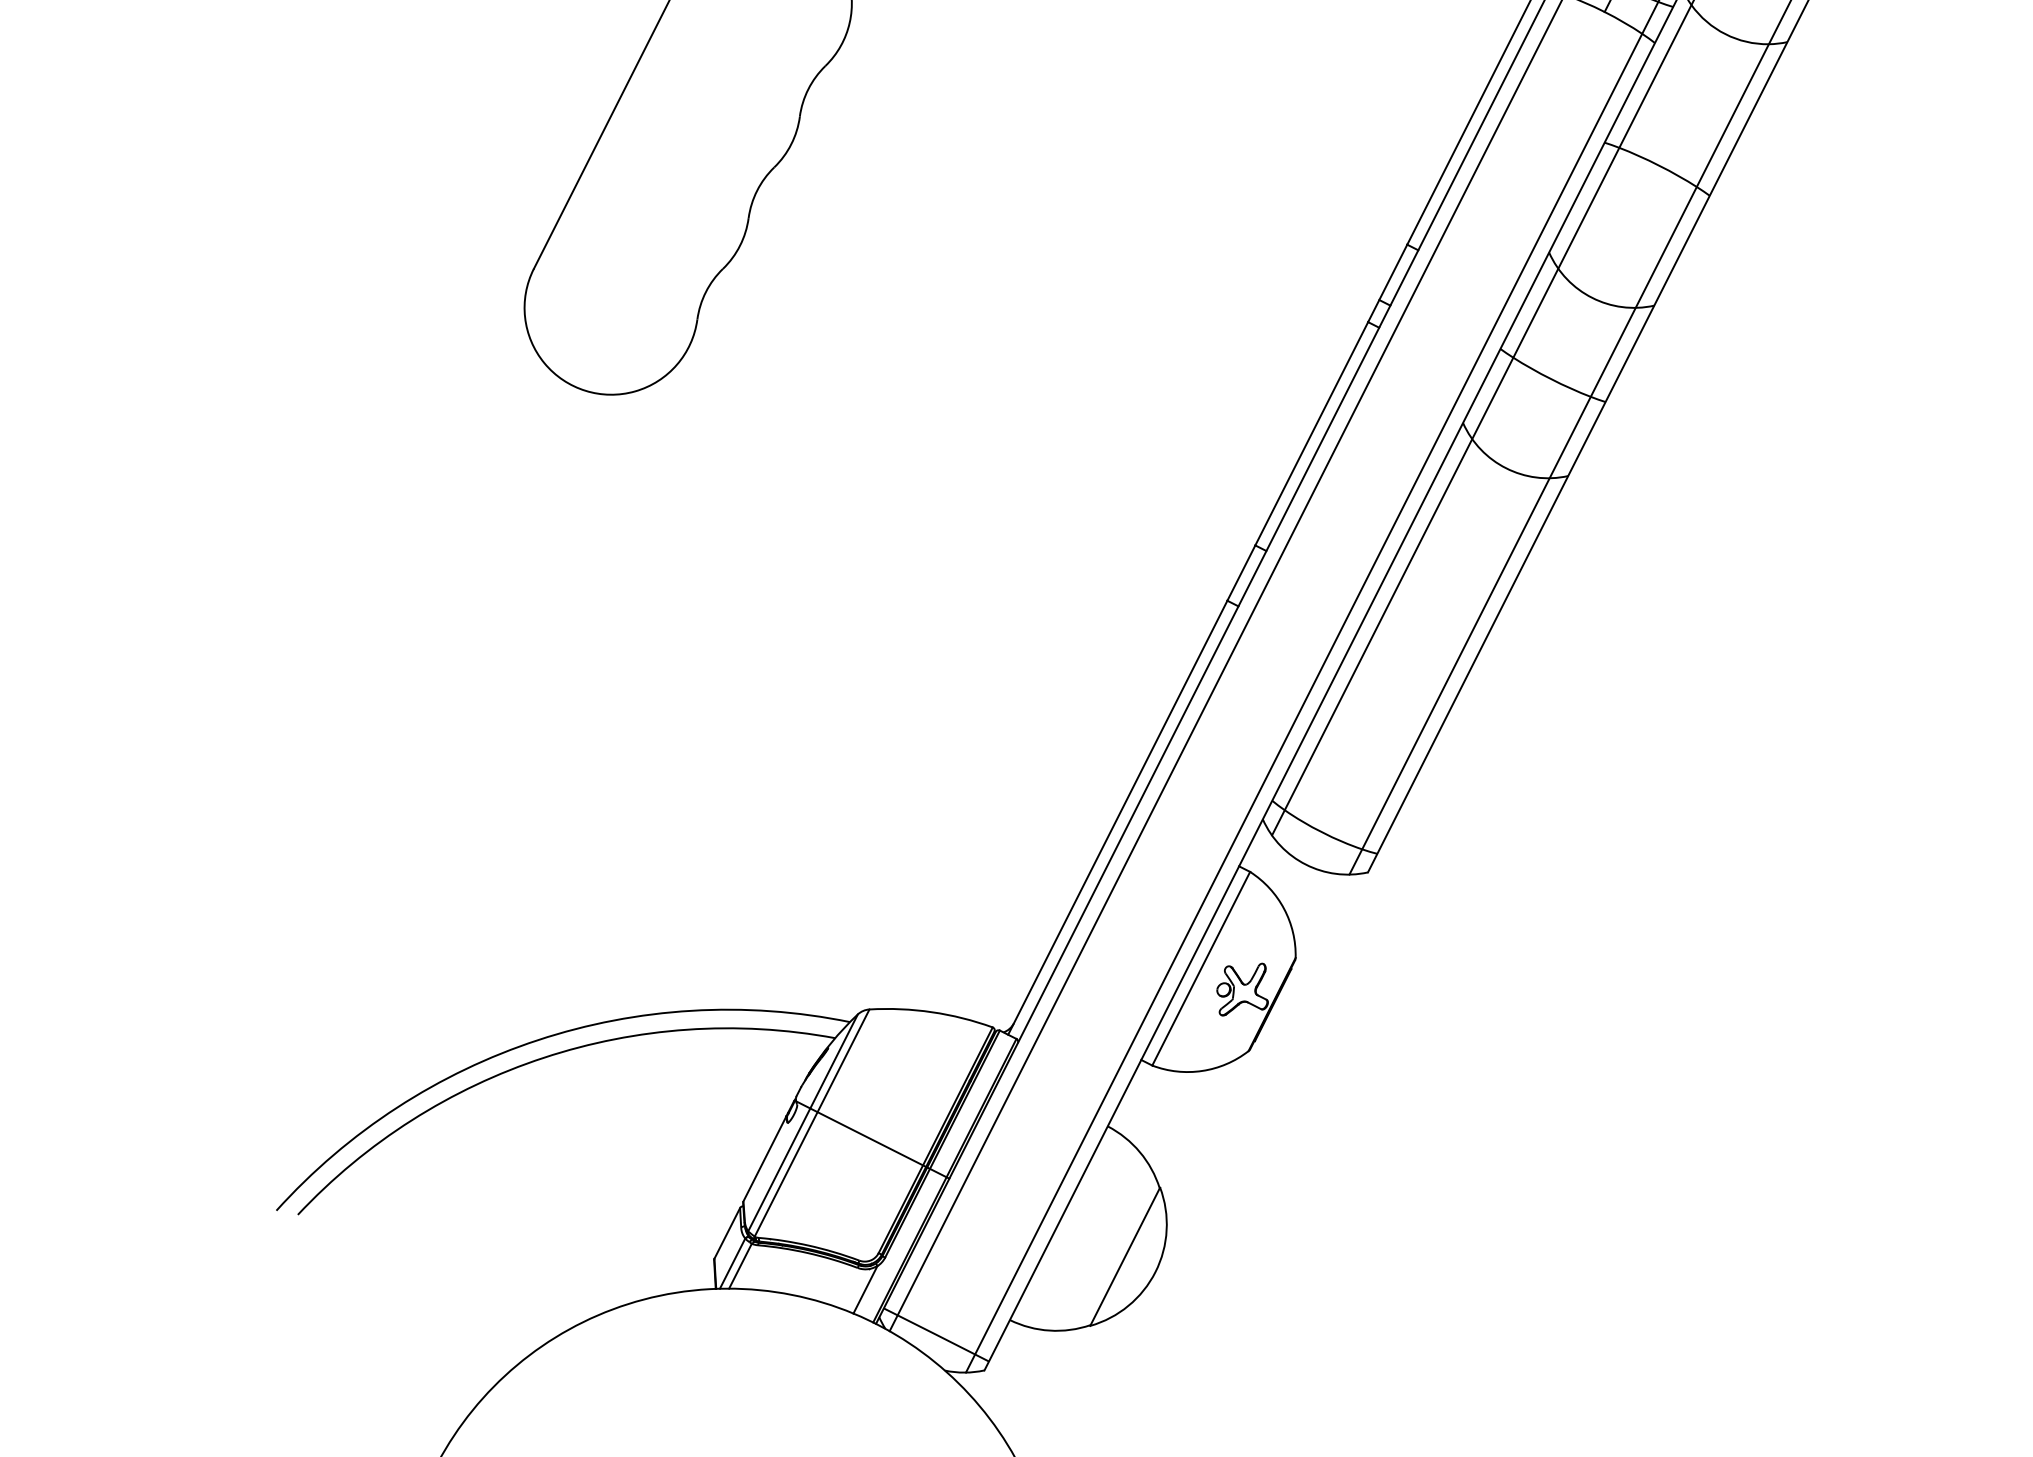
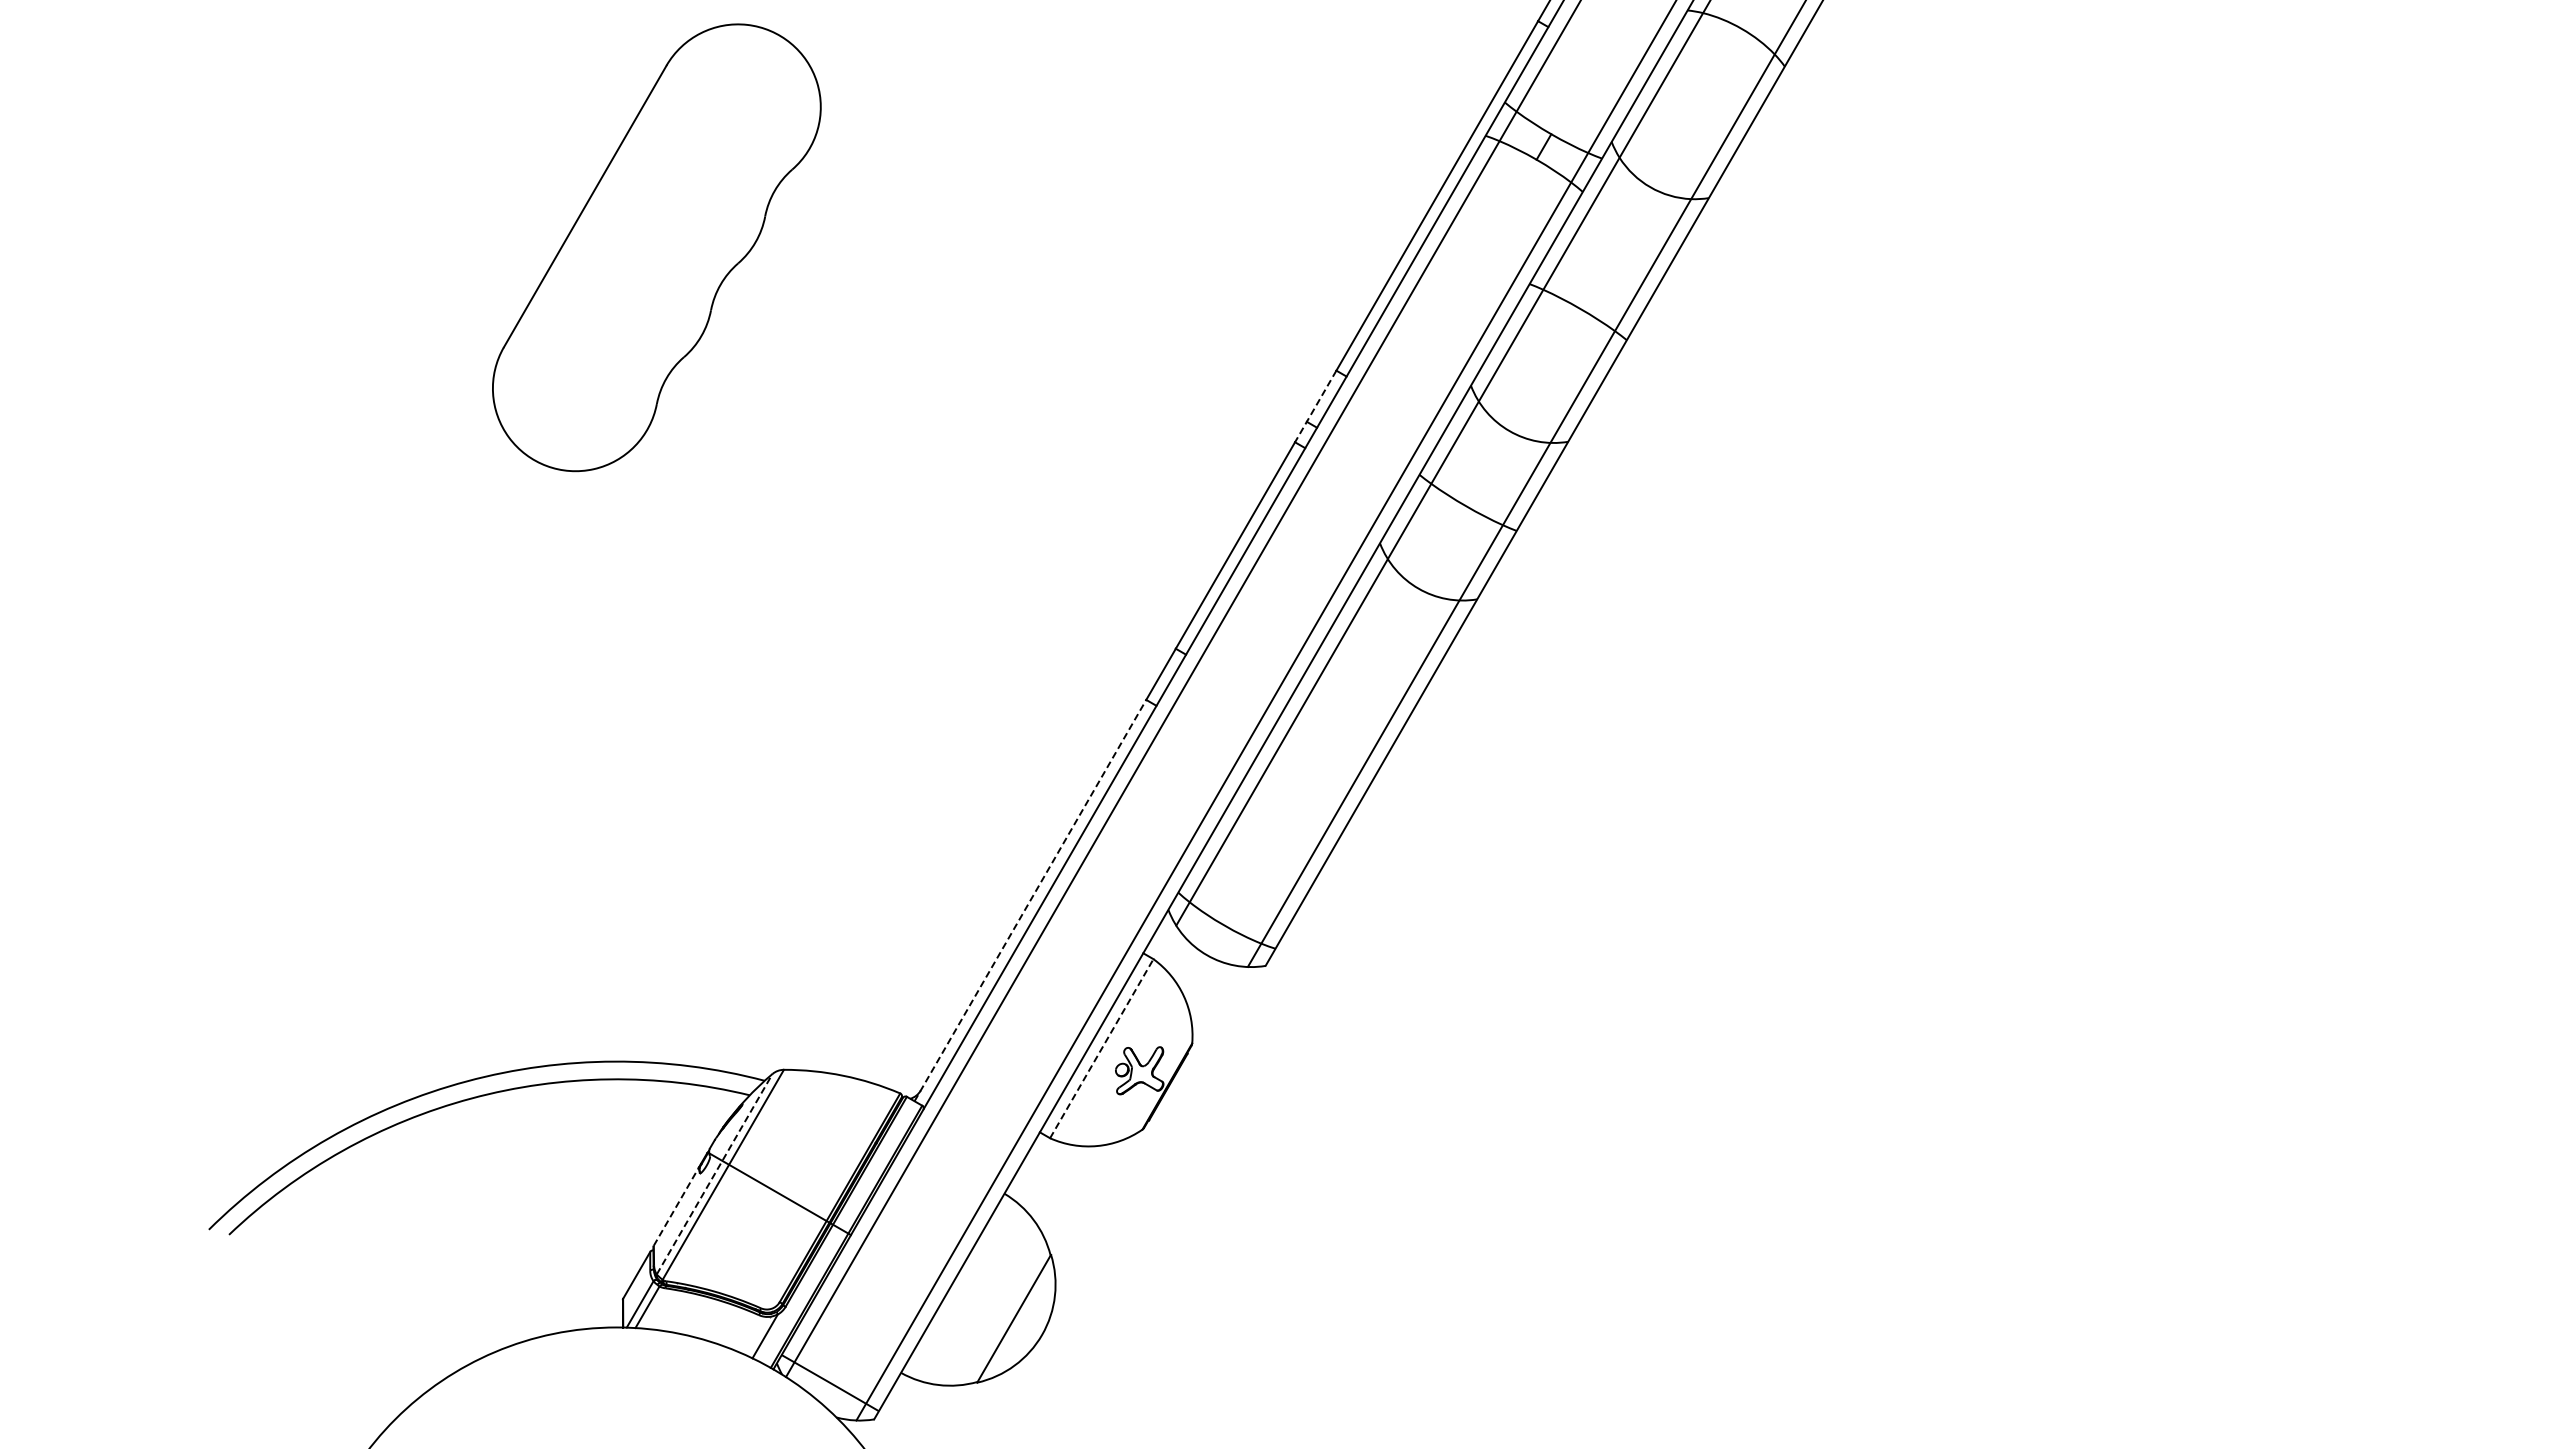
line: (1387, 283) -> (1315, 406), solid -> dashed
line: (1117, 817) -> (1030, 900), solid -> dashed
line: (1201, 968) -> (1102, 1048), solid -> dashed
line: (802, 1123) -> (714, 1174), solid -> dashed
line: (764, 1158) -> (676, 1206), solid -> dashed

